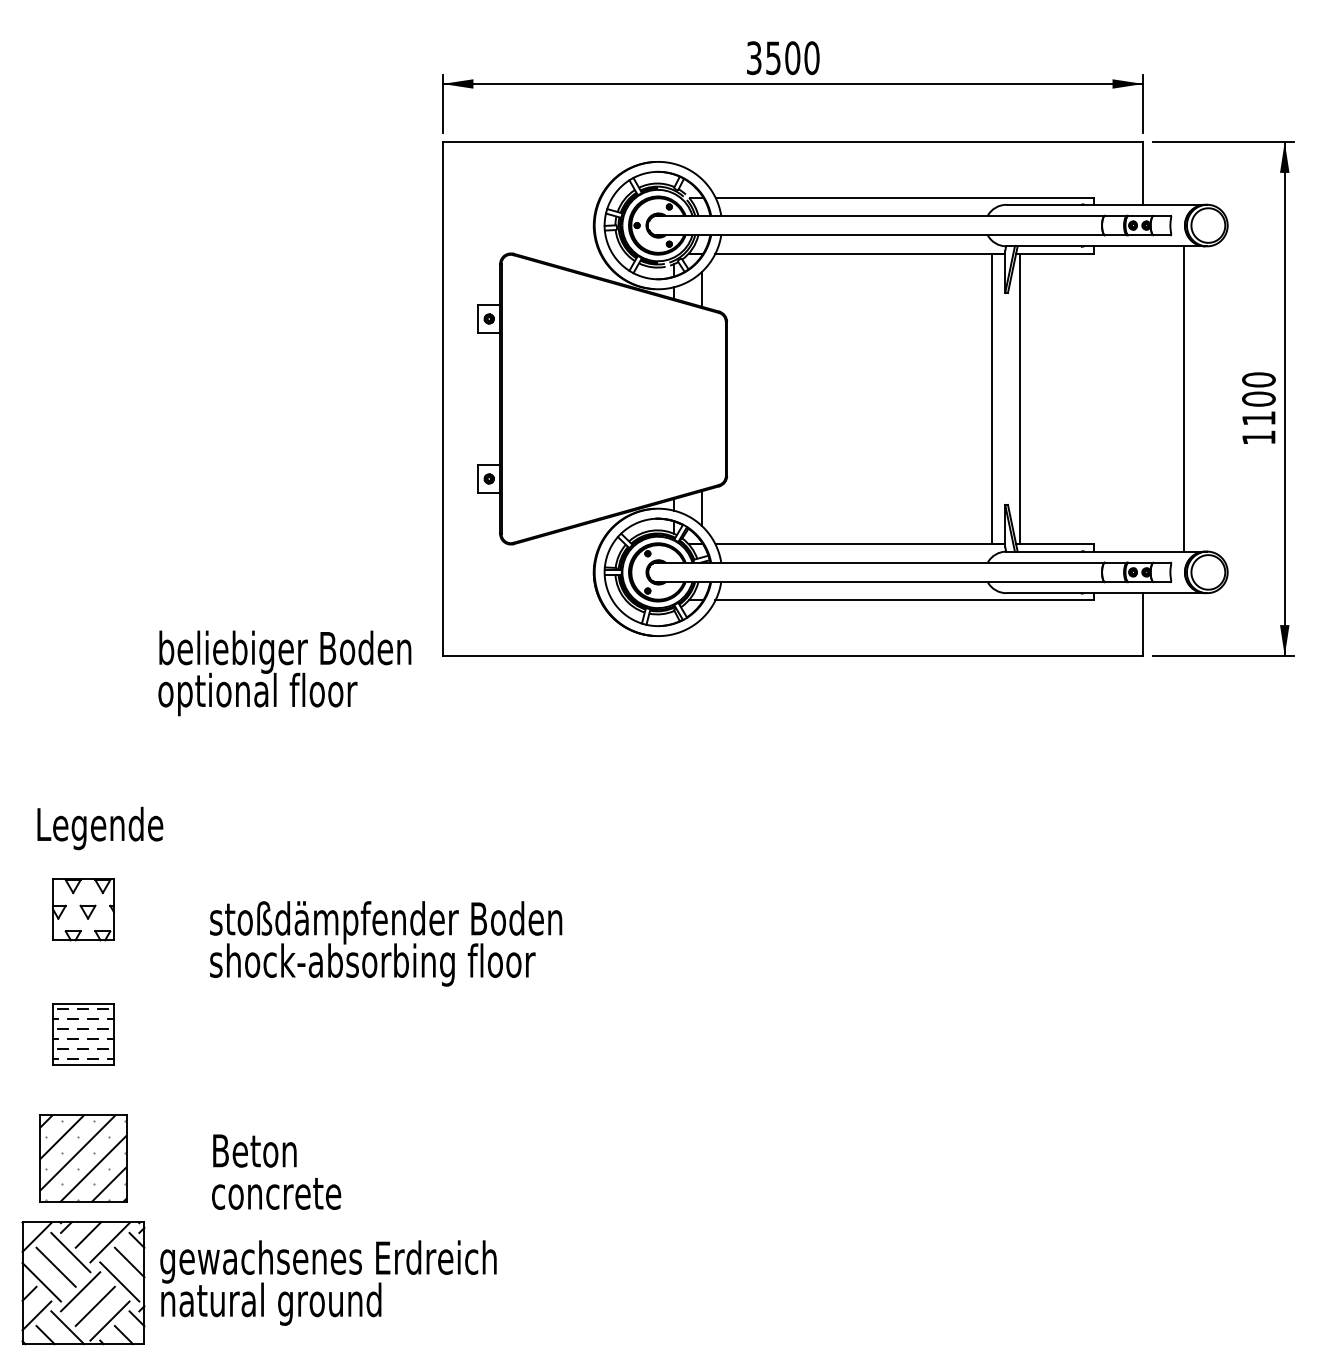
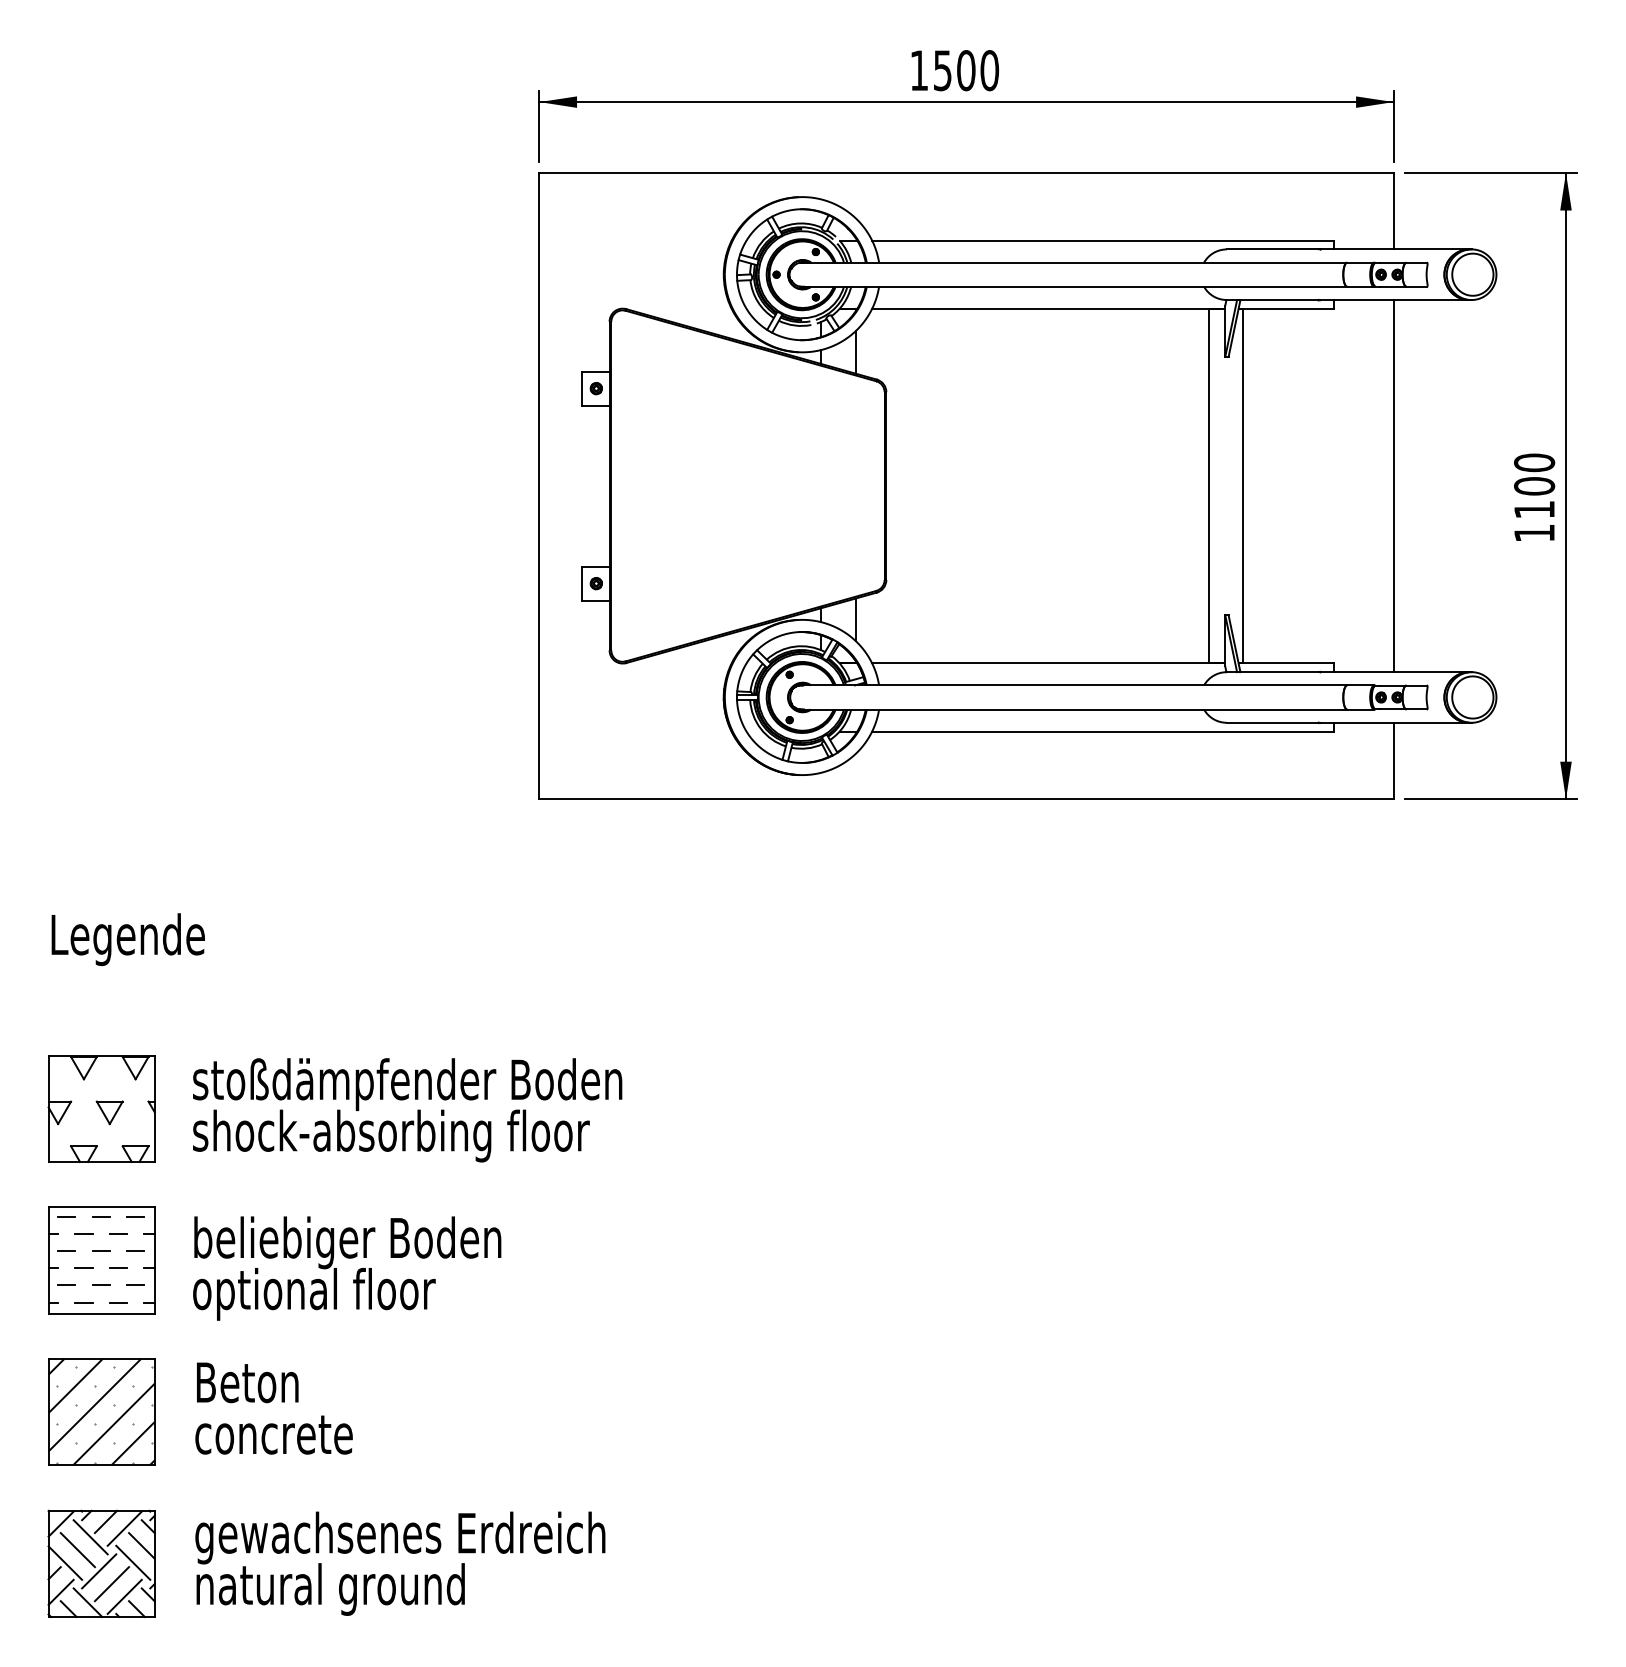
text: (754, 58) -> (919, 70), 3500 -> 1500
line: (1183, 399) -> (1393, 486), moved
text: (285, 673) -> (347, 1268), moved
text: (99, 828) -> (127, 939), moved
part: (83, 909) -> (101, 1108), size x1.43
text: (386, 944) -> (407, 1110), moved
part: (83, 1034) -> (101, 1260), size x1.43
text: (276, 1172) -> (273, 1408), moved
part: (83, 1282) -> (101, 1563), size x0.71

